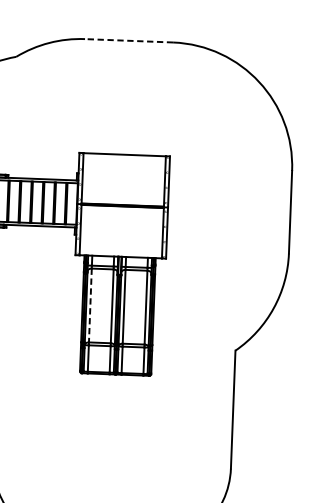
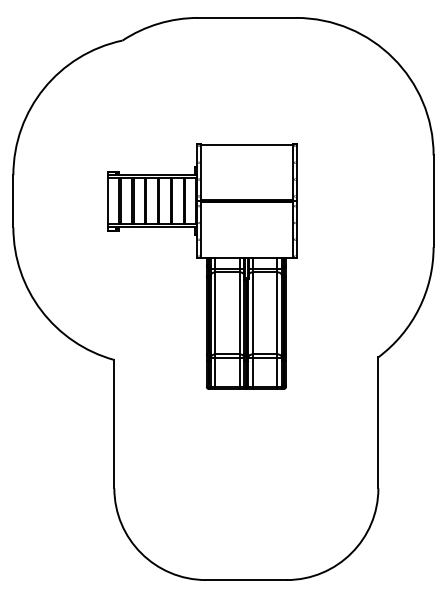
line: (129, 40) -> (247, 17), dashed -> solid
line: (90, 305) -> (215, 313), dashed -> solid

